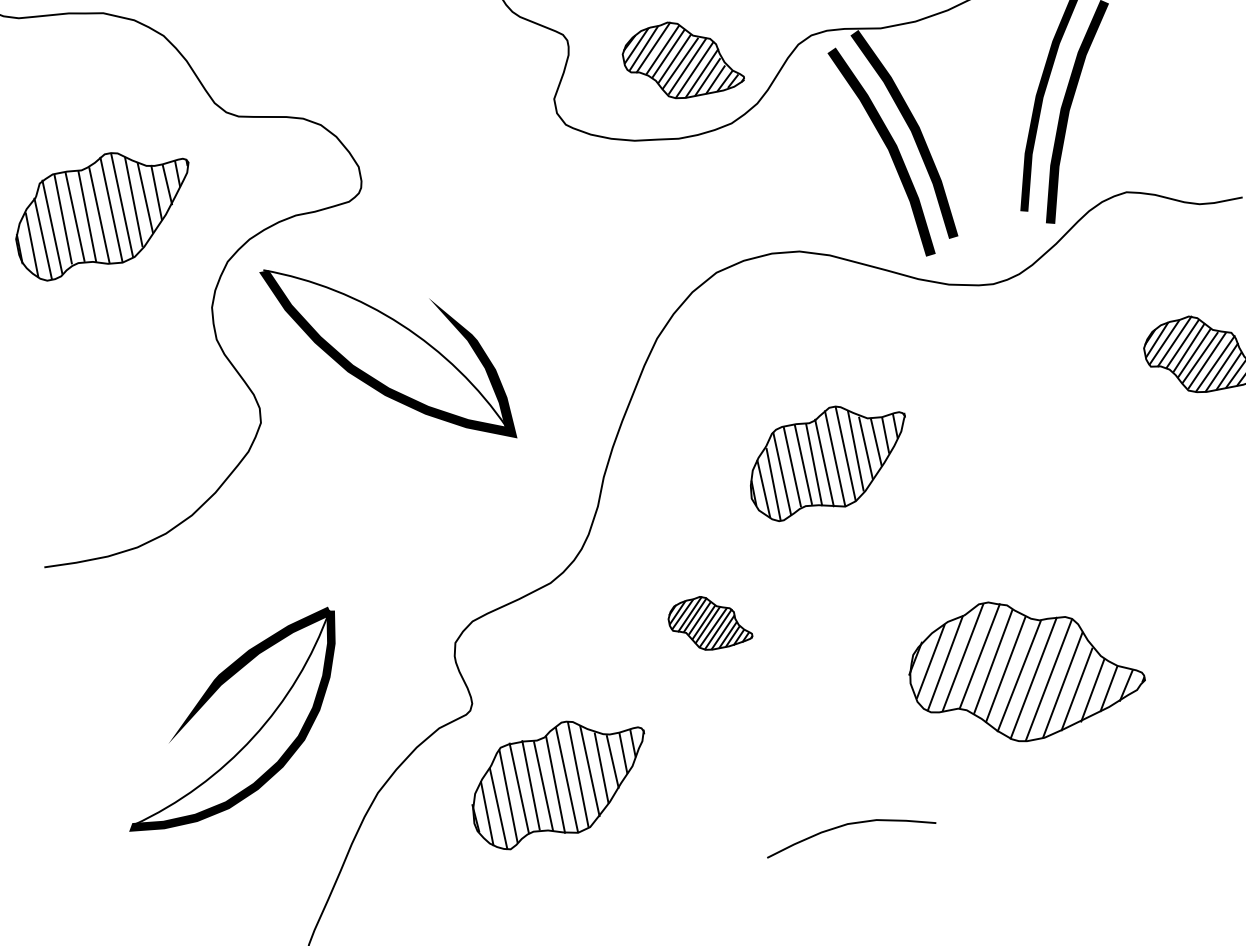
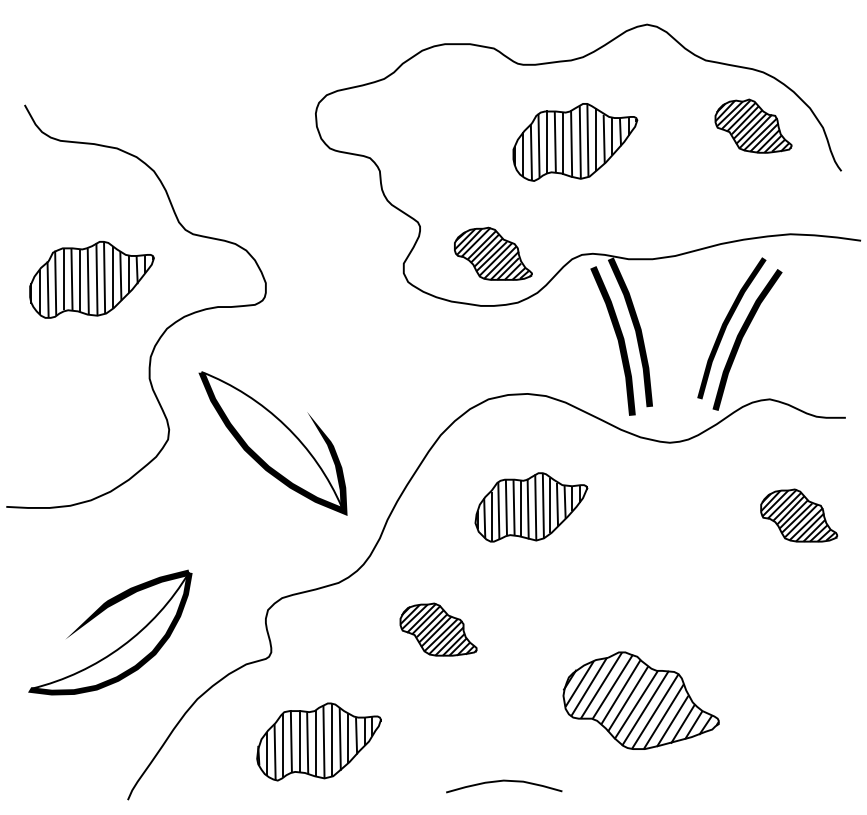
part: (387, 354) -> (272, 443), moved
part: (828, 459) -> (531, 507), moved
part: (709, 622) -> (438, 629), size x1.43
part: (558, 780) -> (318, 741), moved

